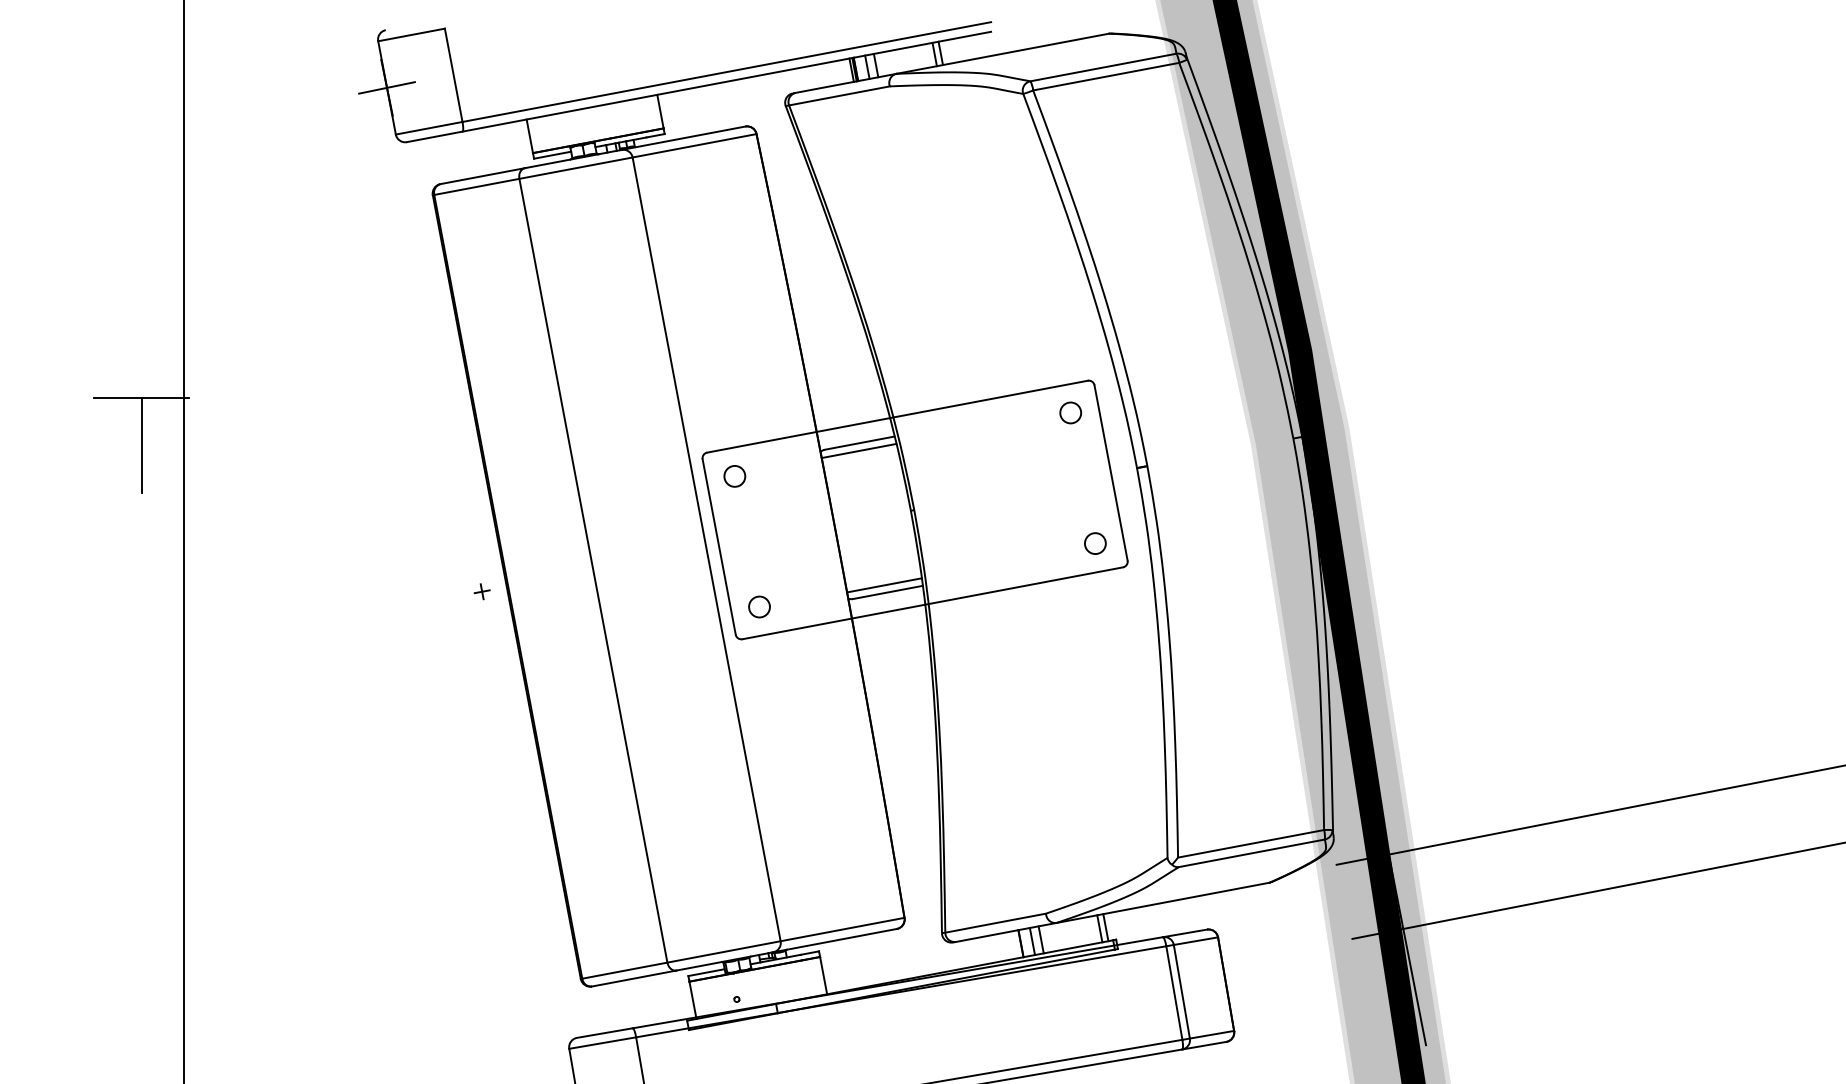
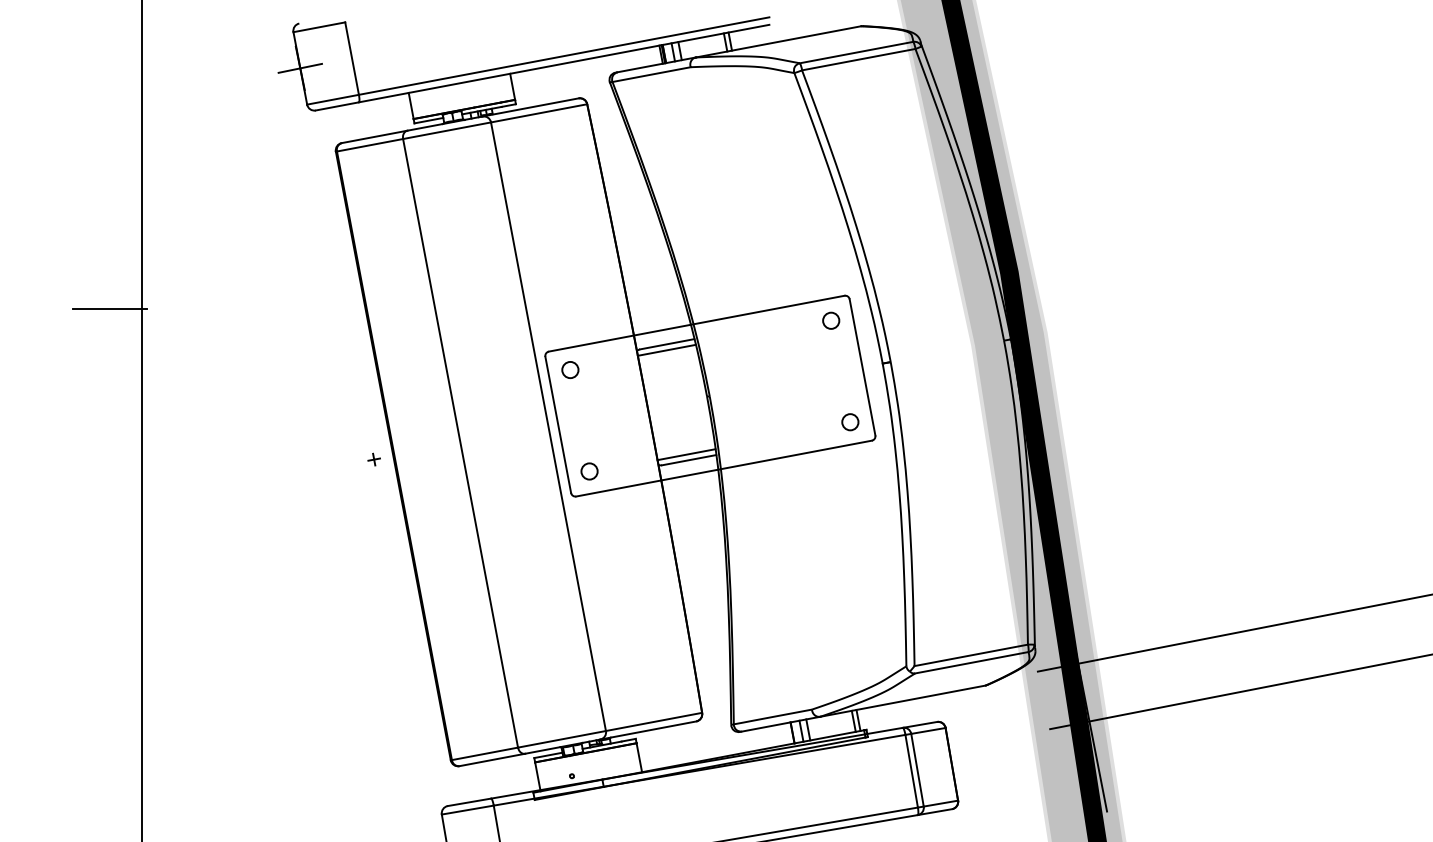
line: (141, 444) -> (109, 345), removed

